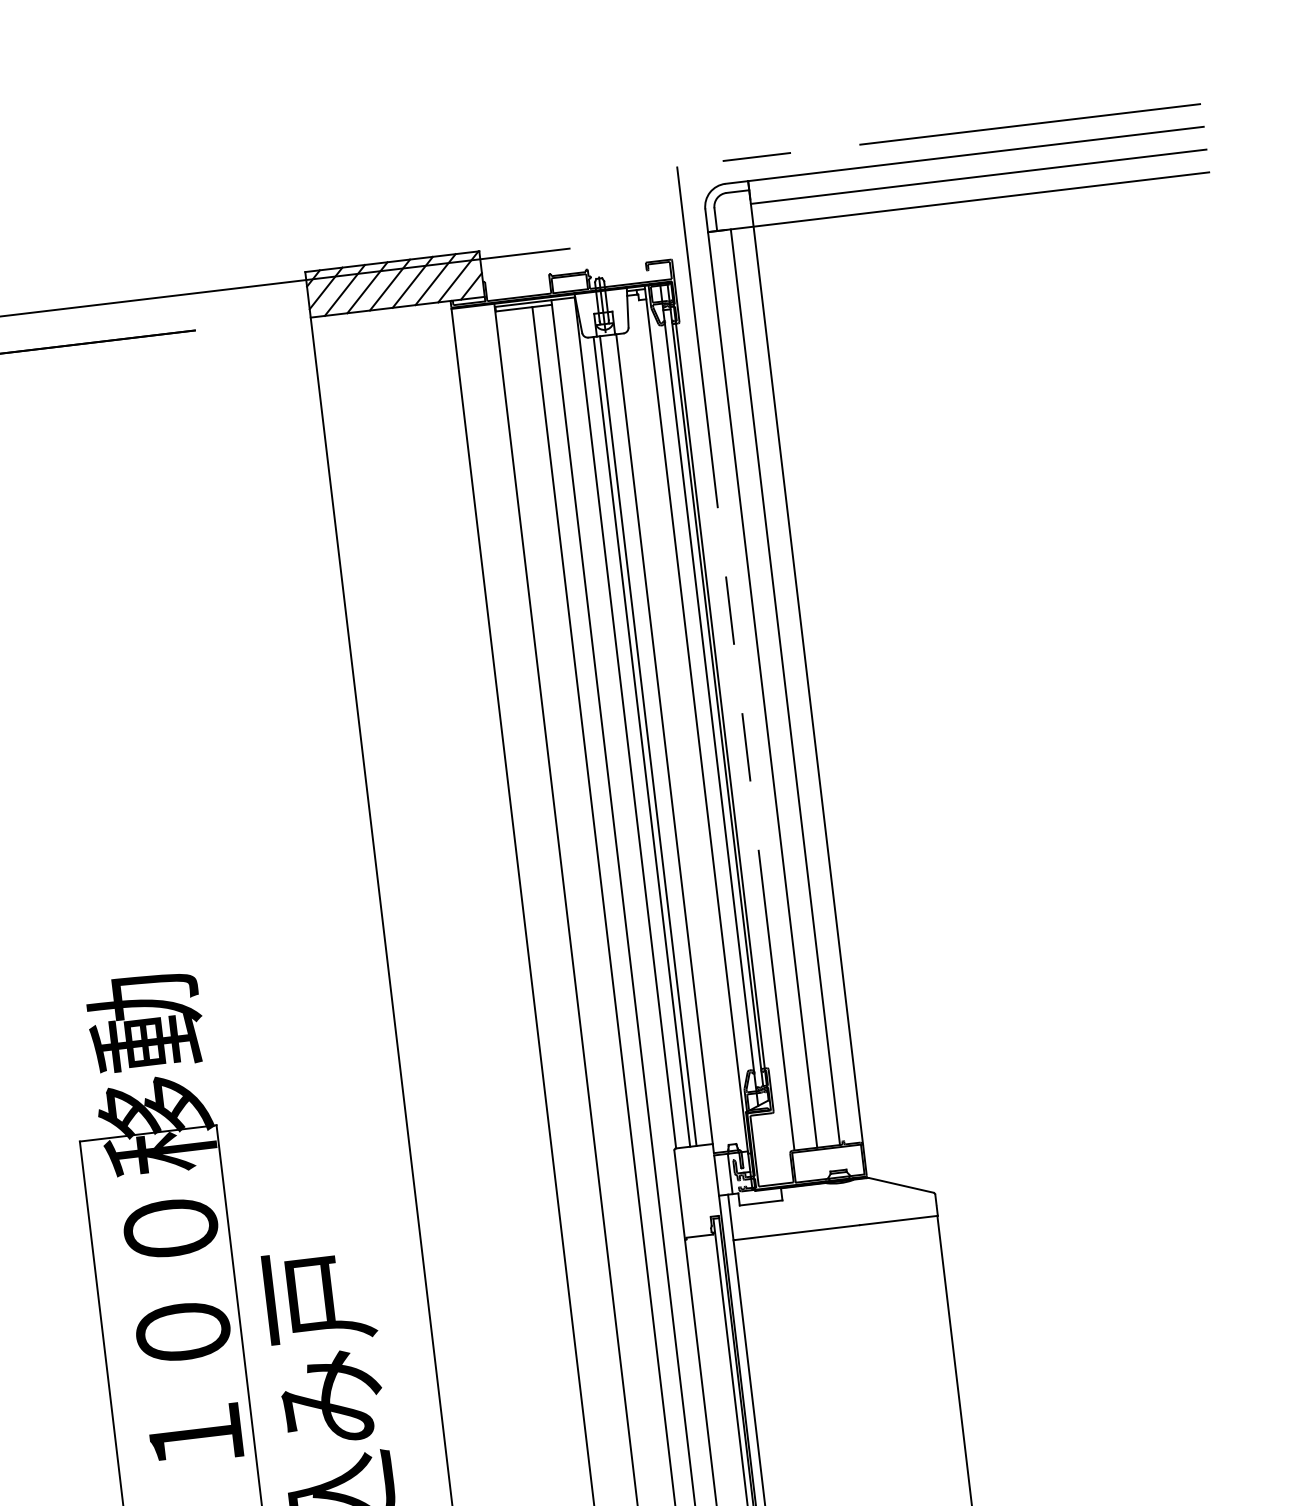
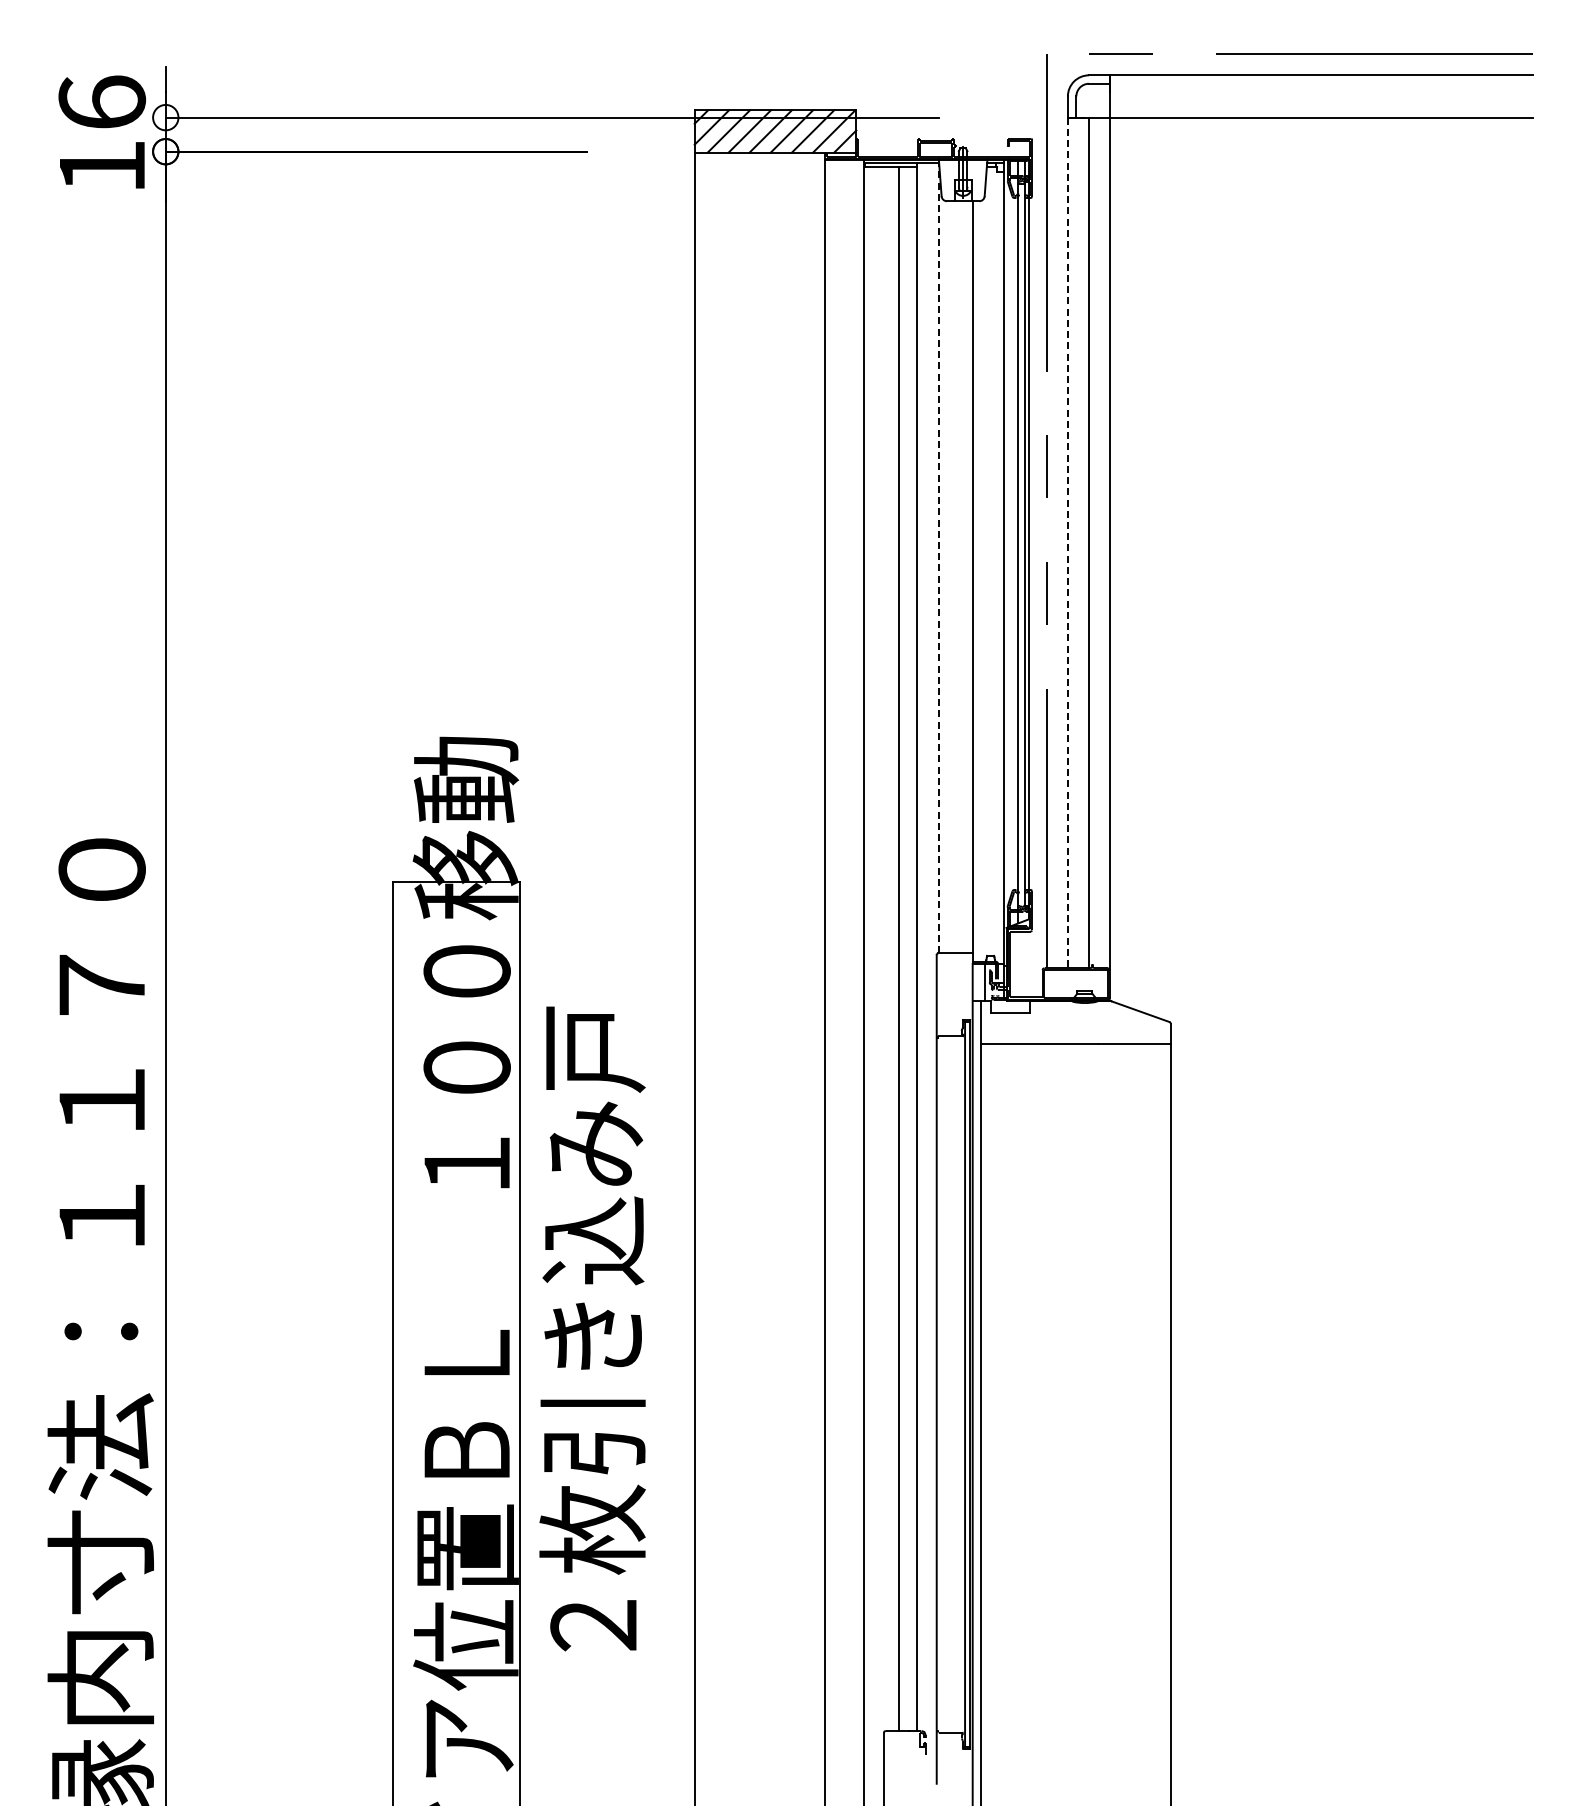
line: (978, 176) -> (1321, 96), removed
line: (762, 690) -> (1067, 543), solid -> dashed
line: (625, 722) -> (938, 557), solid -> dashed
line: (648, 741) -> (957, 577), removed
line: (641, 742) -> (951, 577), removed

